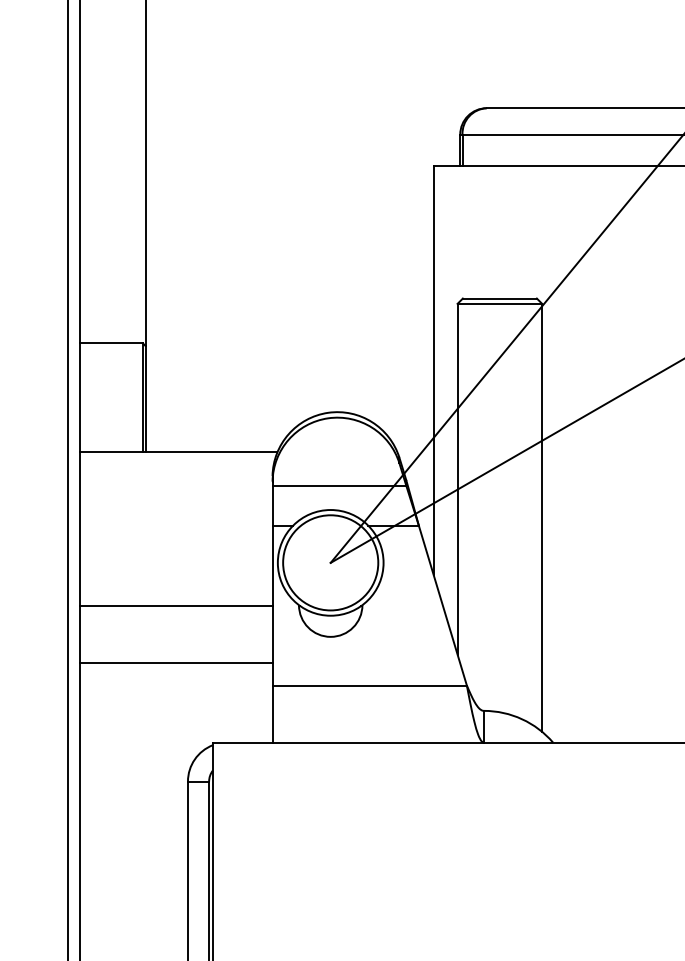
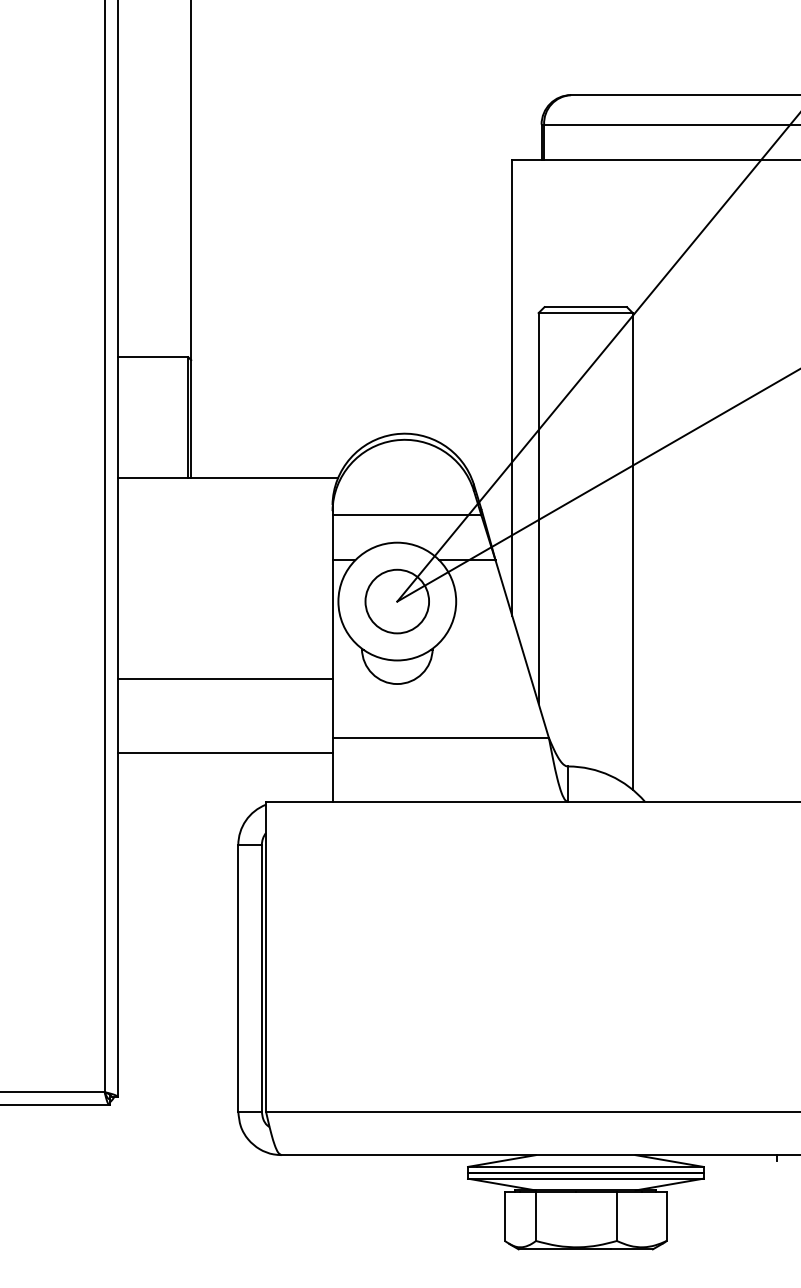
circle: (330, 562) -> (397, 601), size x0.6
line: (175, 605) -> (224, 678), moved
line: (175, 663) -> (224, 753), moved

